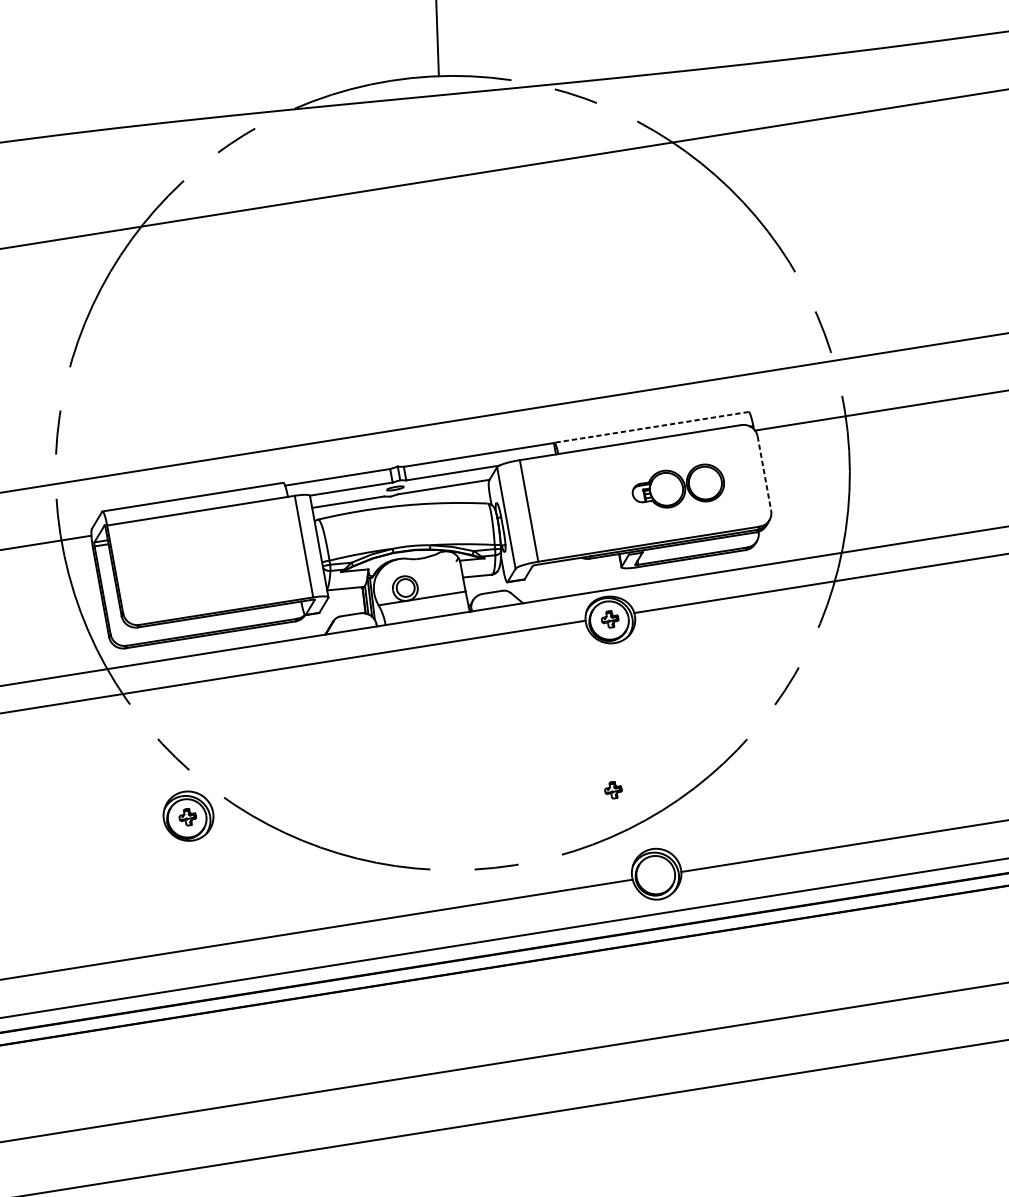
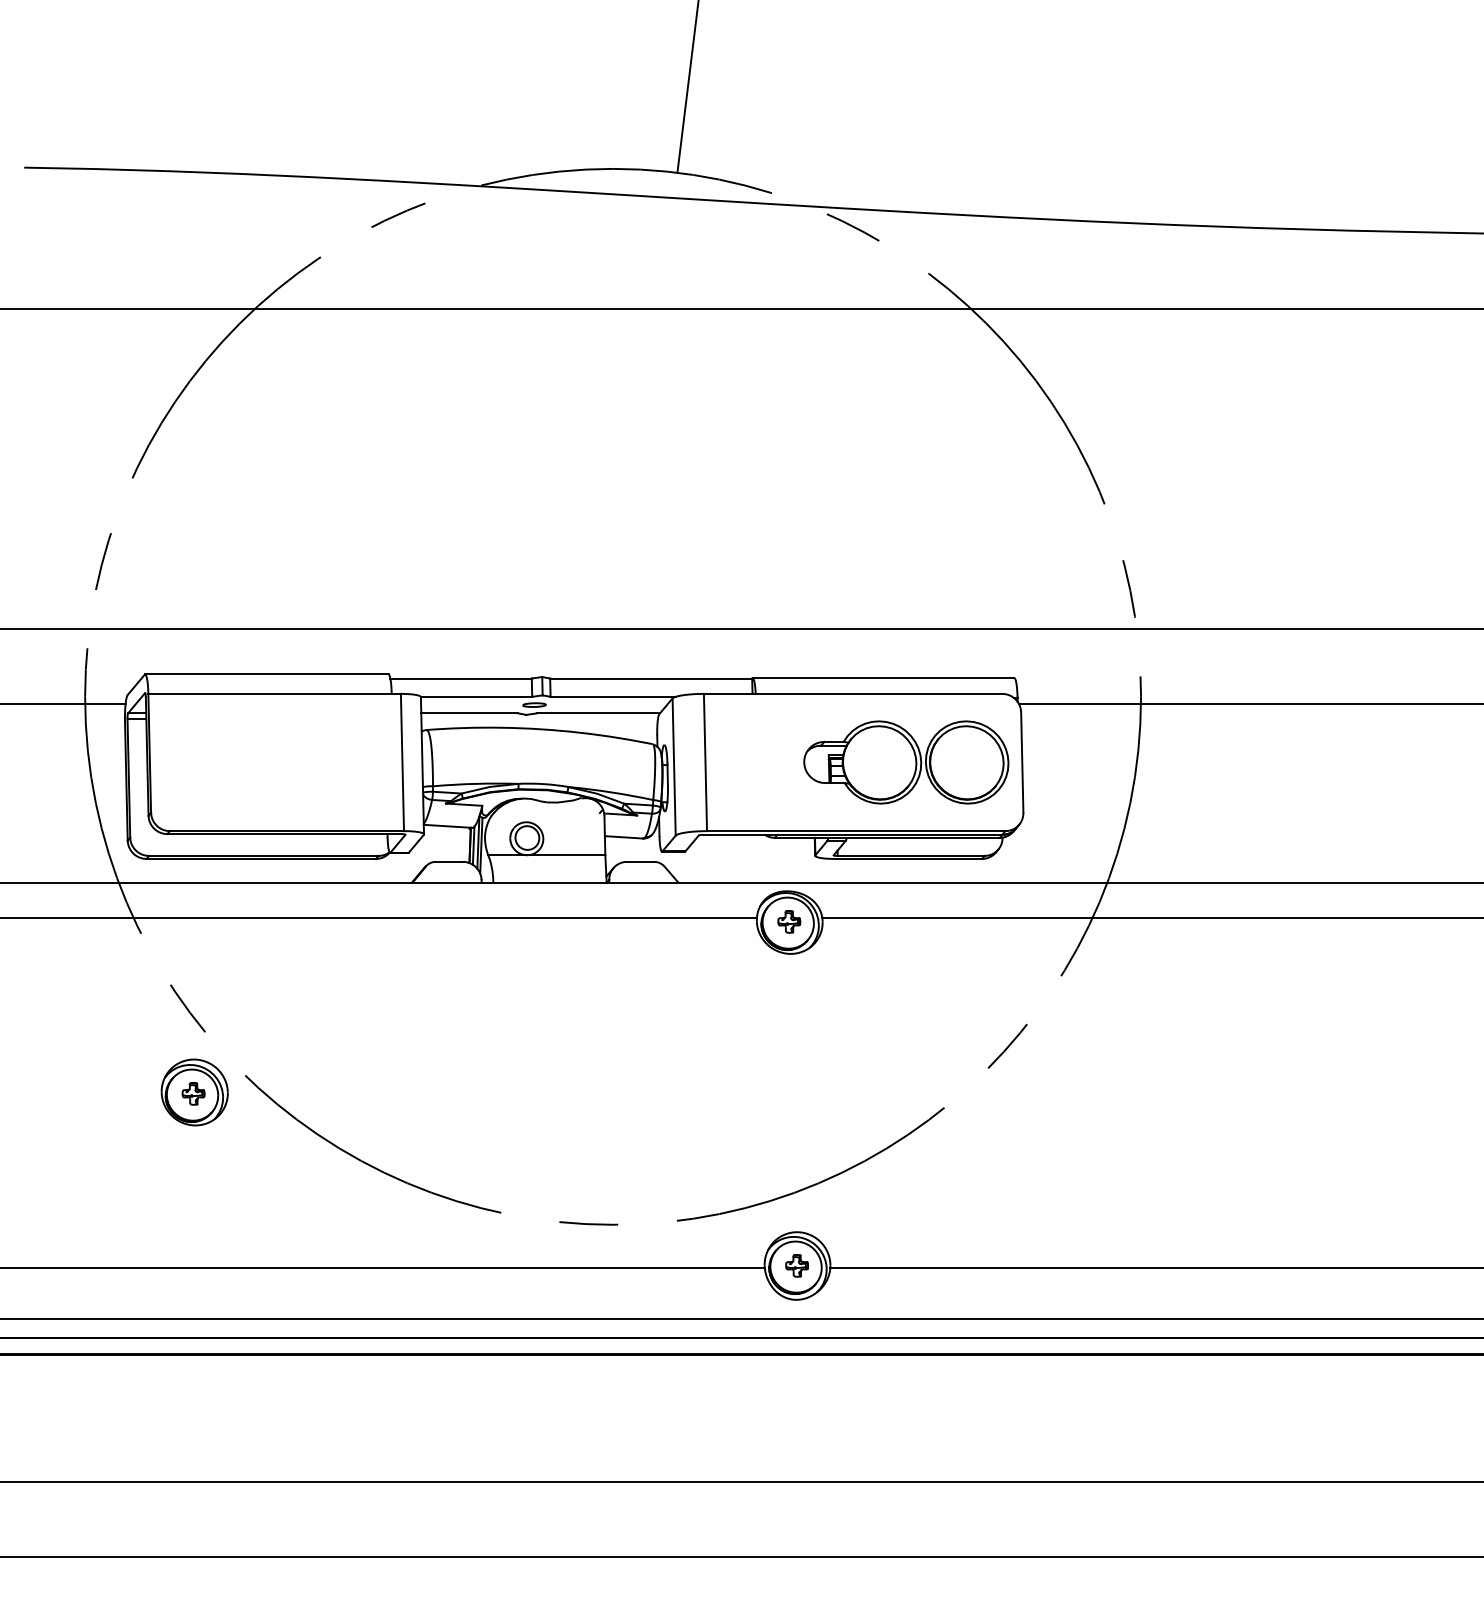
line: (651, 427) -> (883, 678), dashed -> solid
line: (764, 474) -> (1022, 763), dashed -> solid
part: (678, 487) -> (906, 762), size x1.67
part: (612, 790) -> (796, 1265), moved

